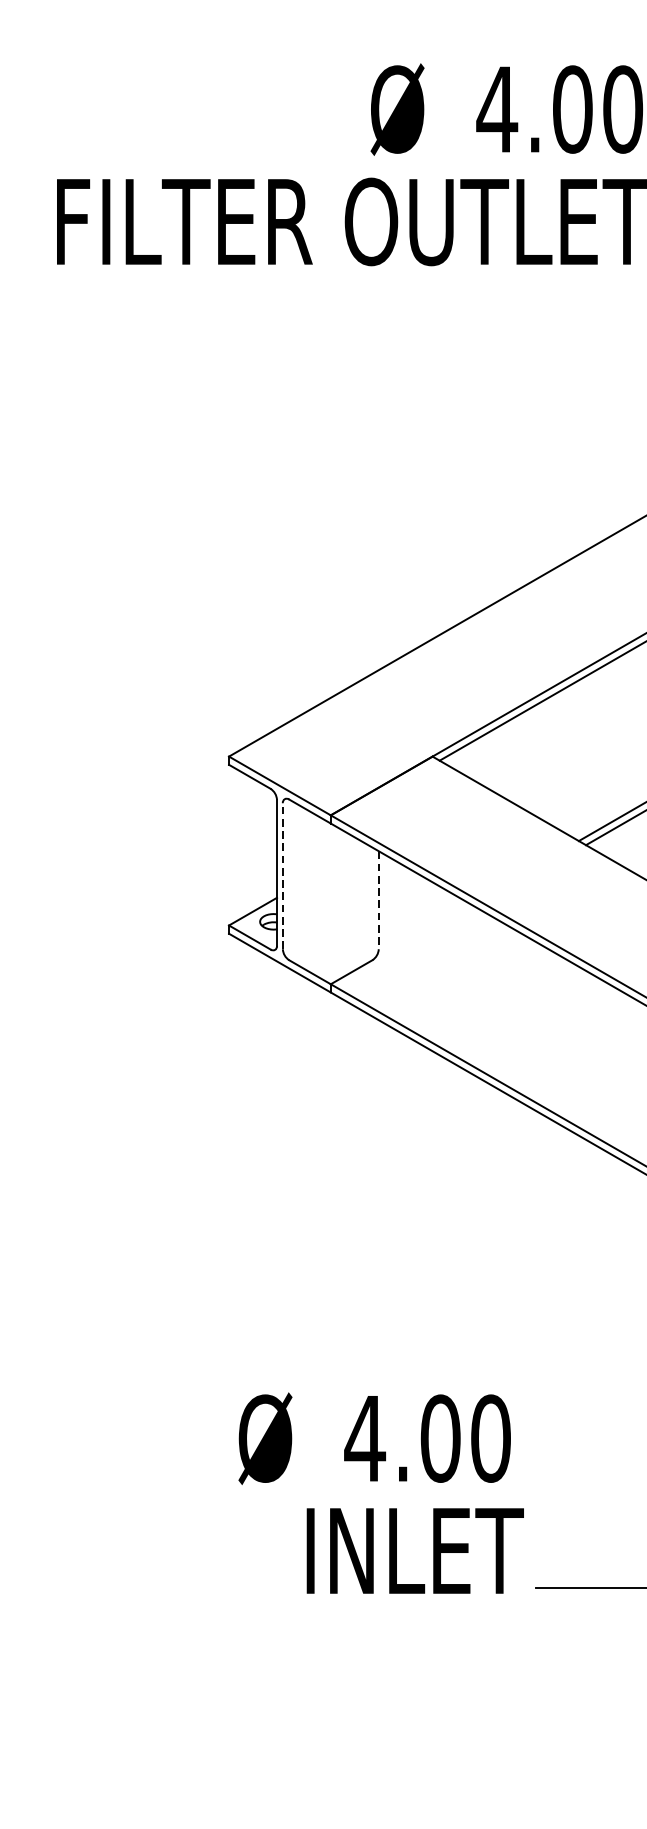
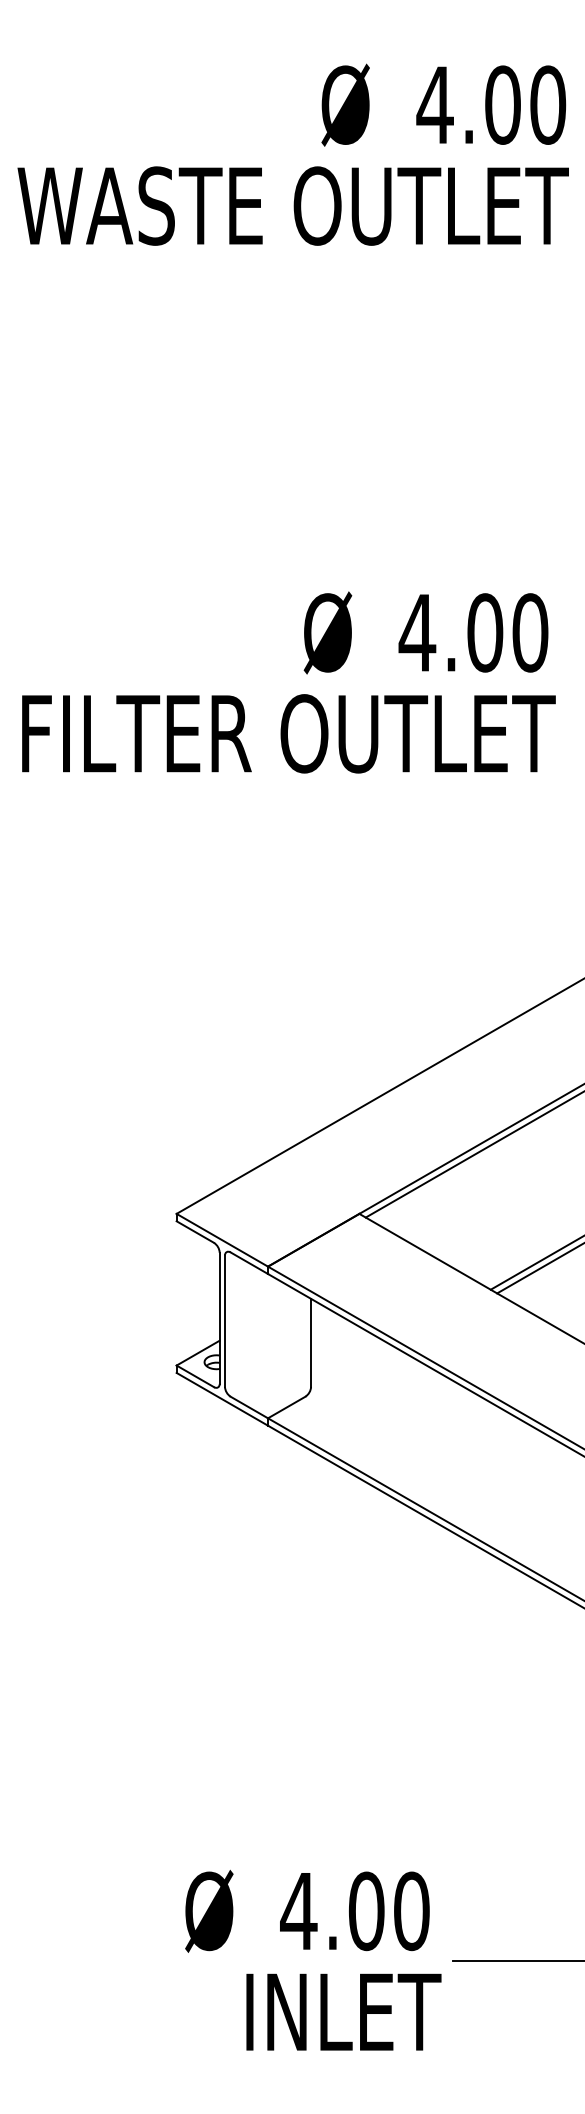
line: (282, 876) -> (224, 1321), dashed -> solid
line: (379, 899) -> (311, 1342), dashed -> solid
text: (381, 1492) -> (313, 1959), moved

